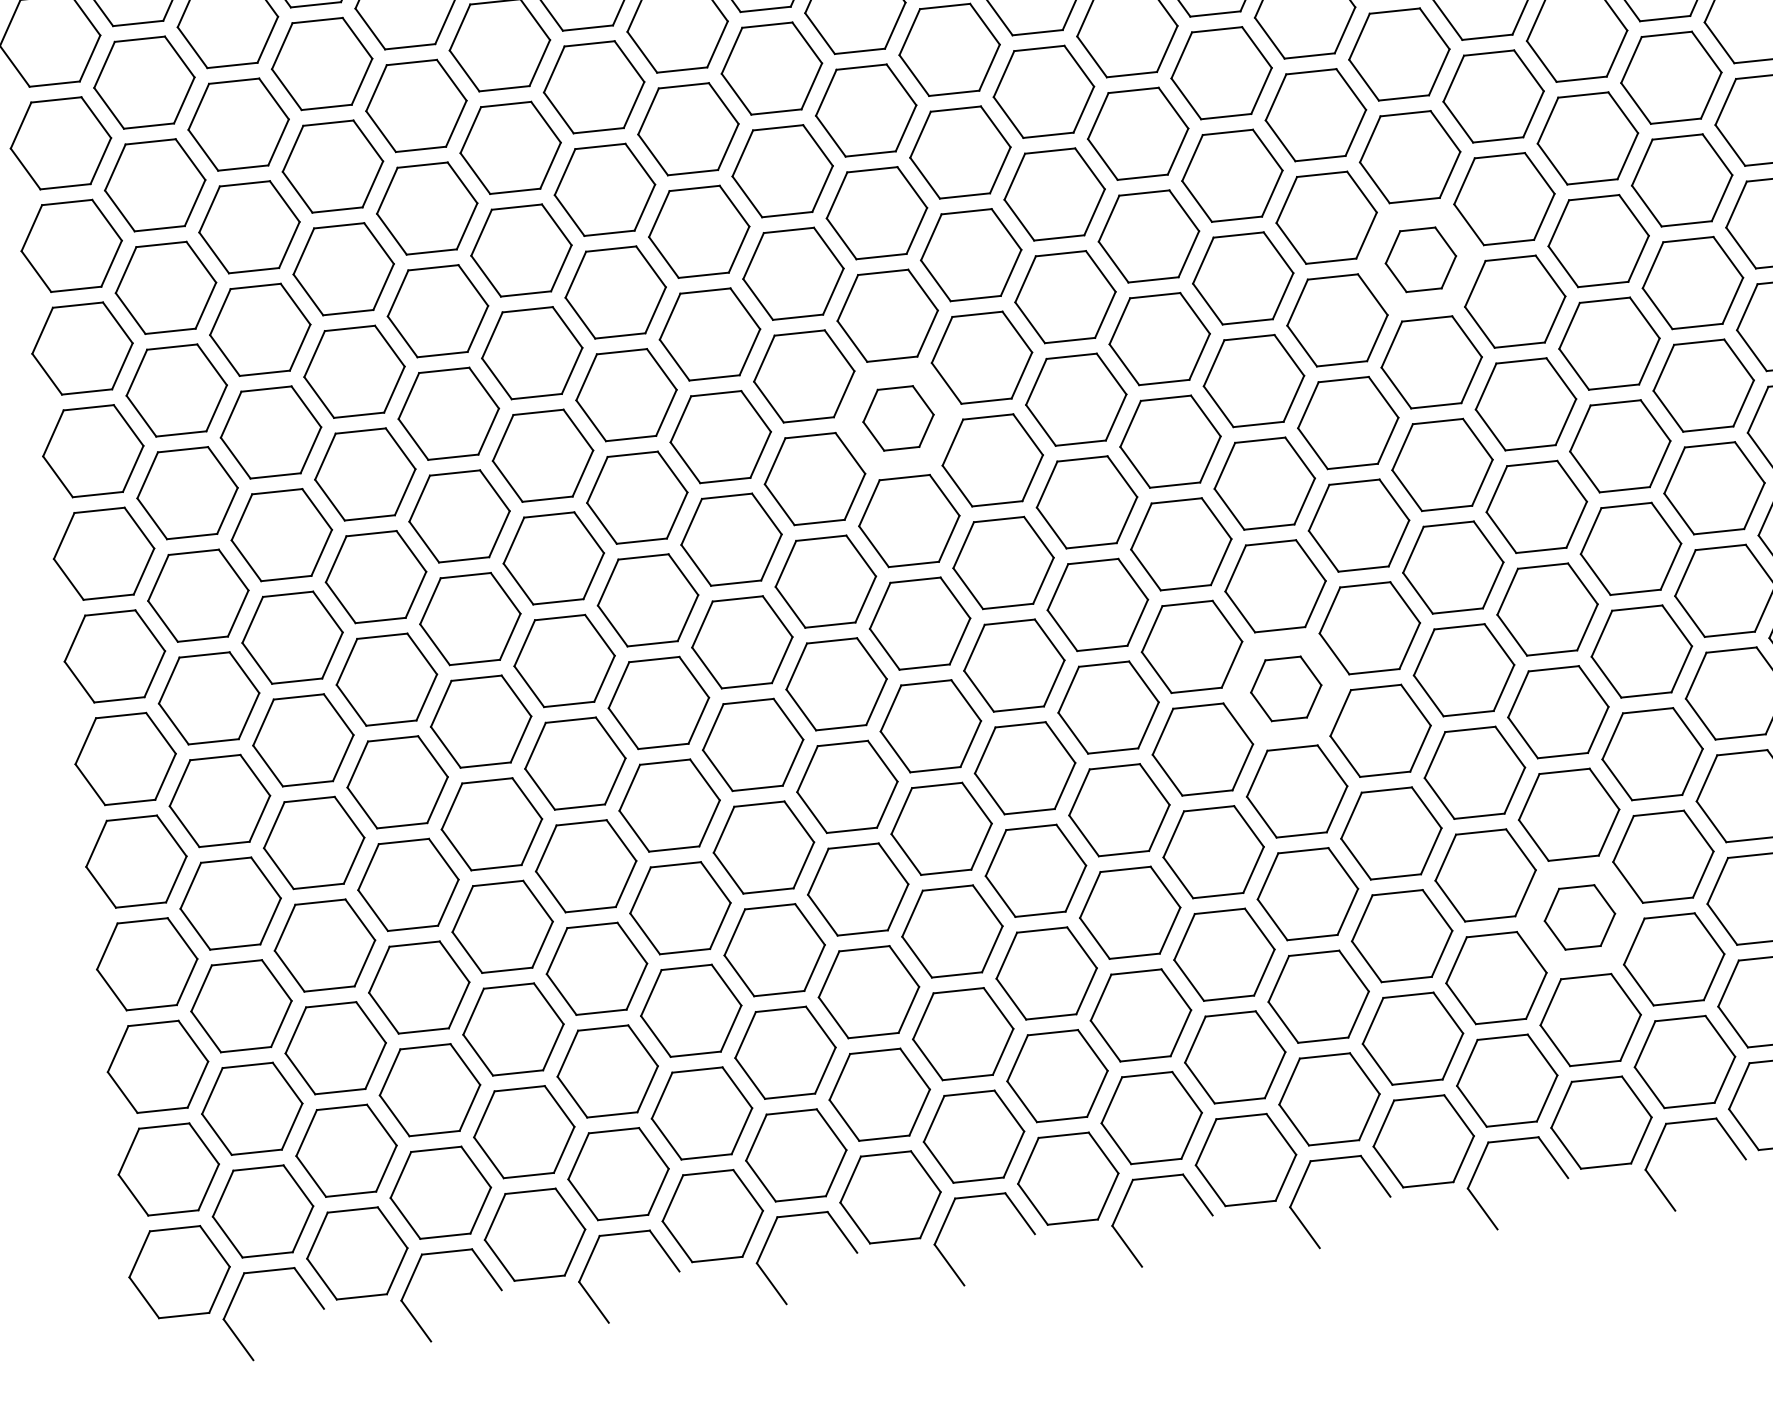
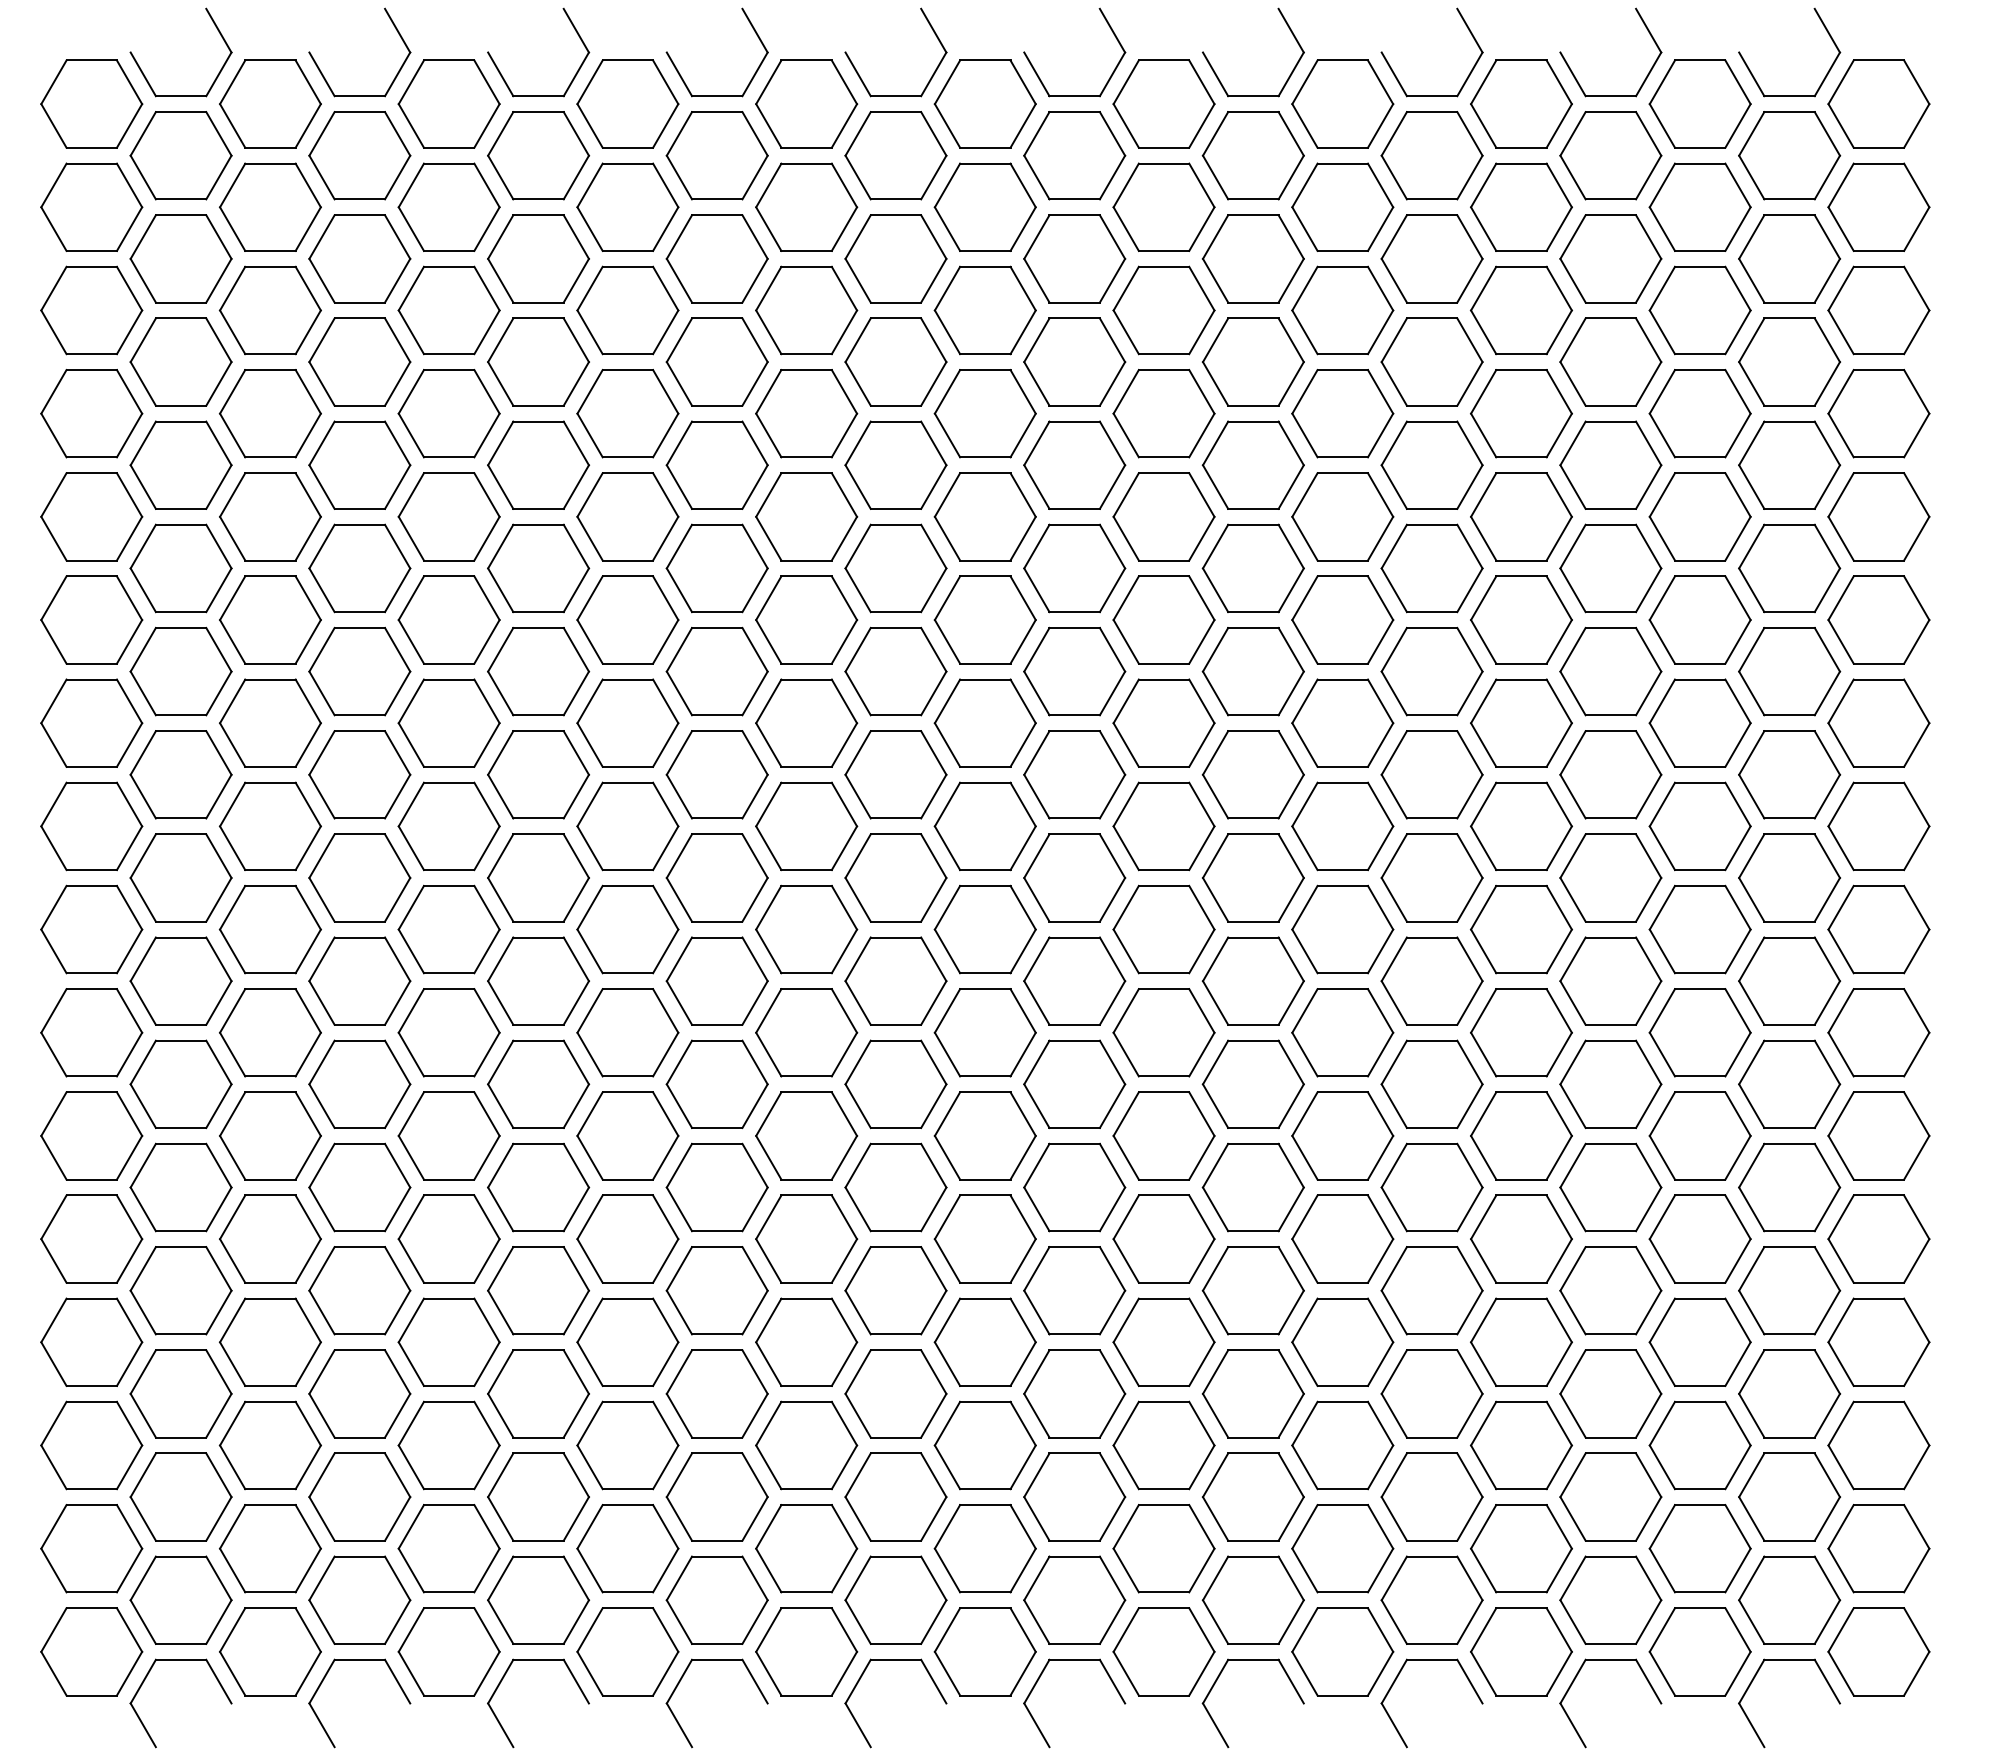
part: (1420, 259) -> (1431, 774), size x1.43
part: (898, 417) -> (895, 877), size x1.43
part: (1285, 688) -> (1252, 1187), size x1.43
part: (1579, 917) -> (1521, 1445), size x1.43

